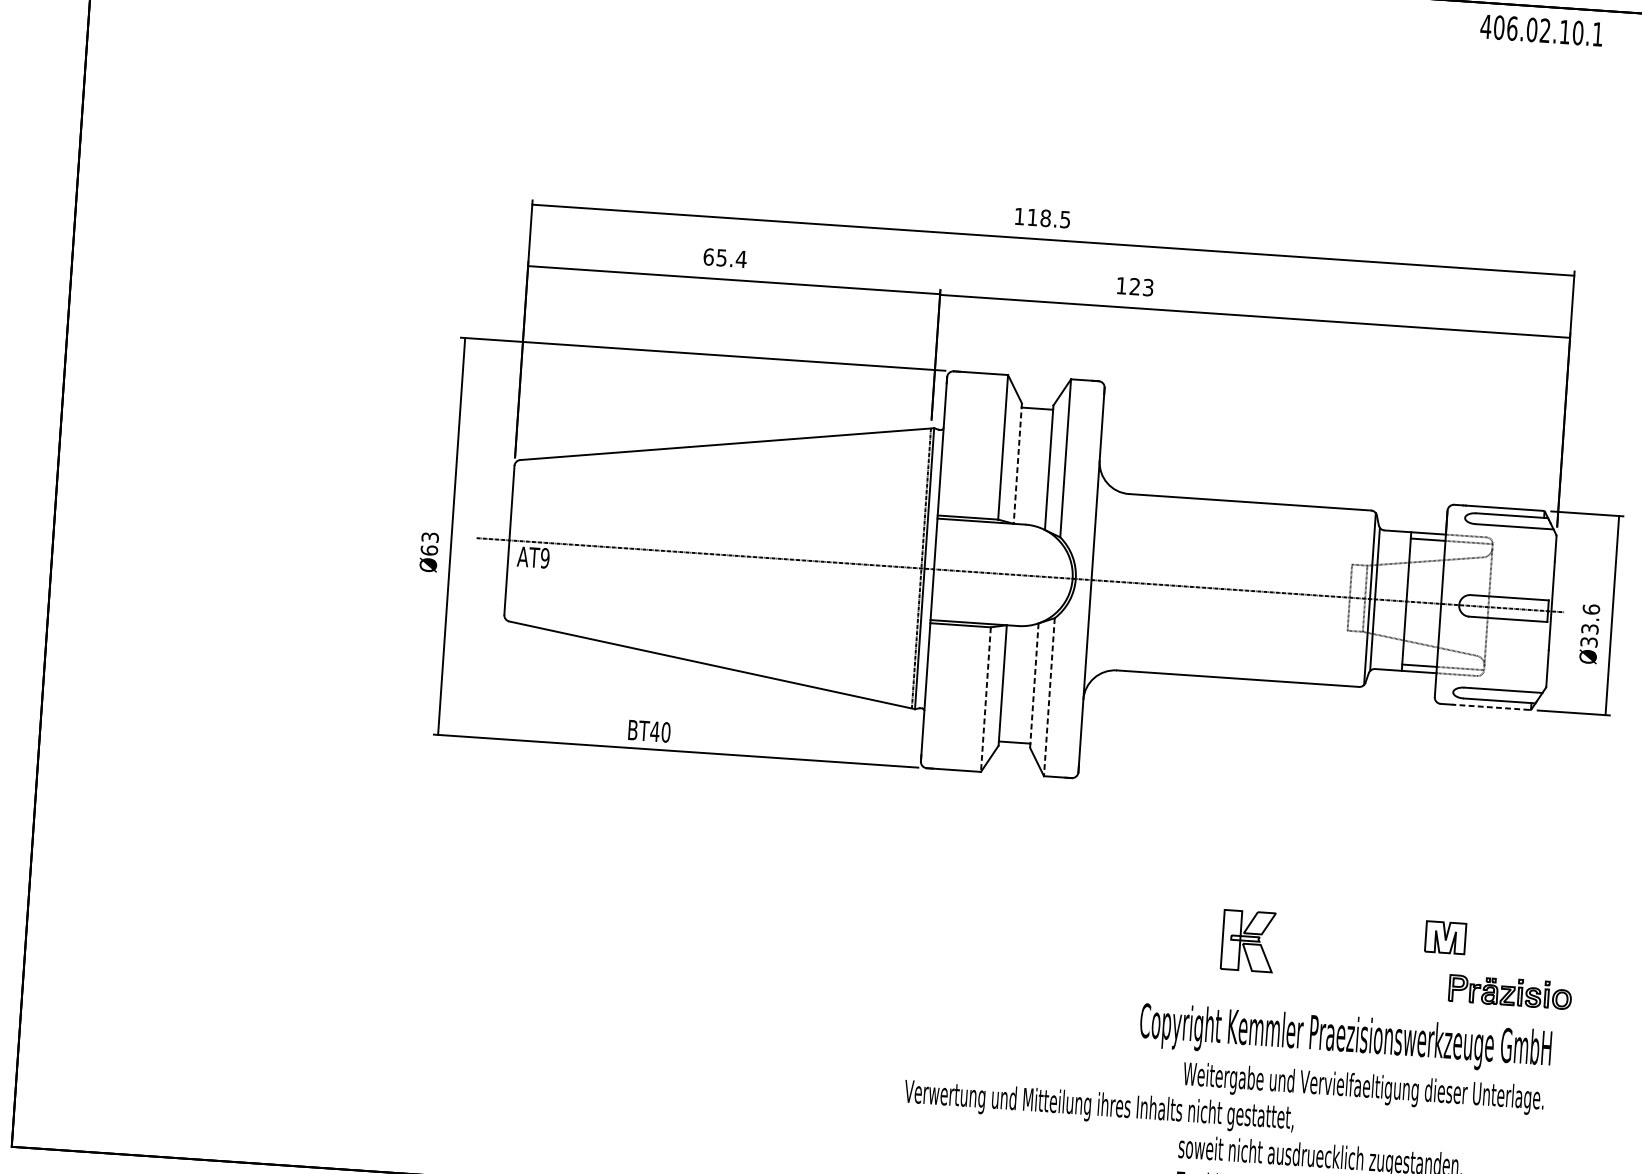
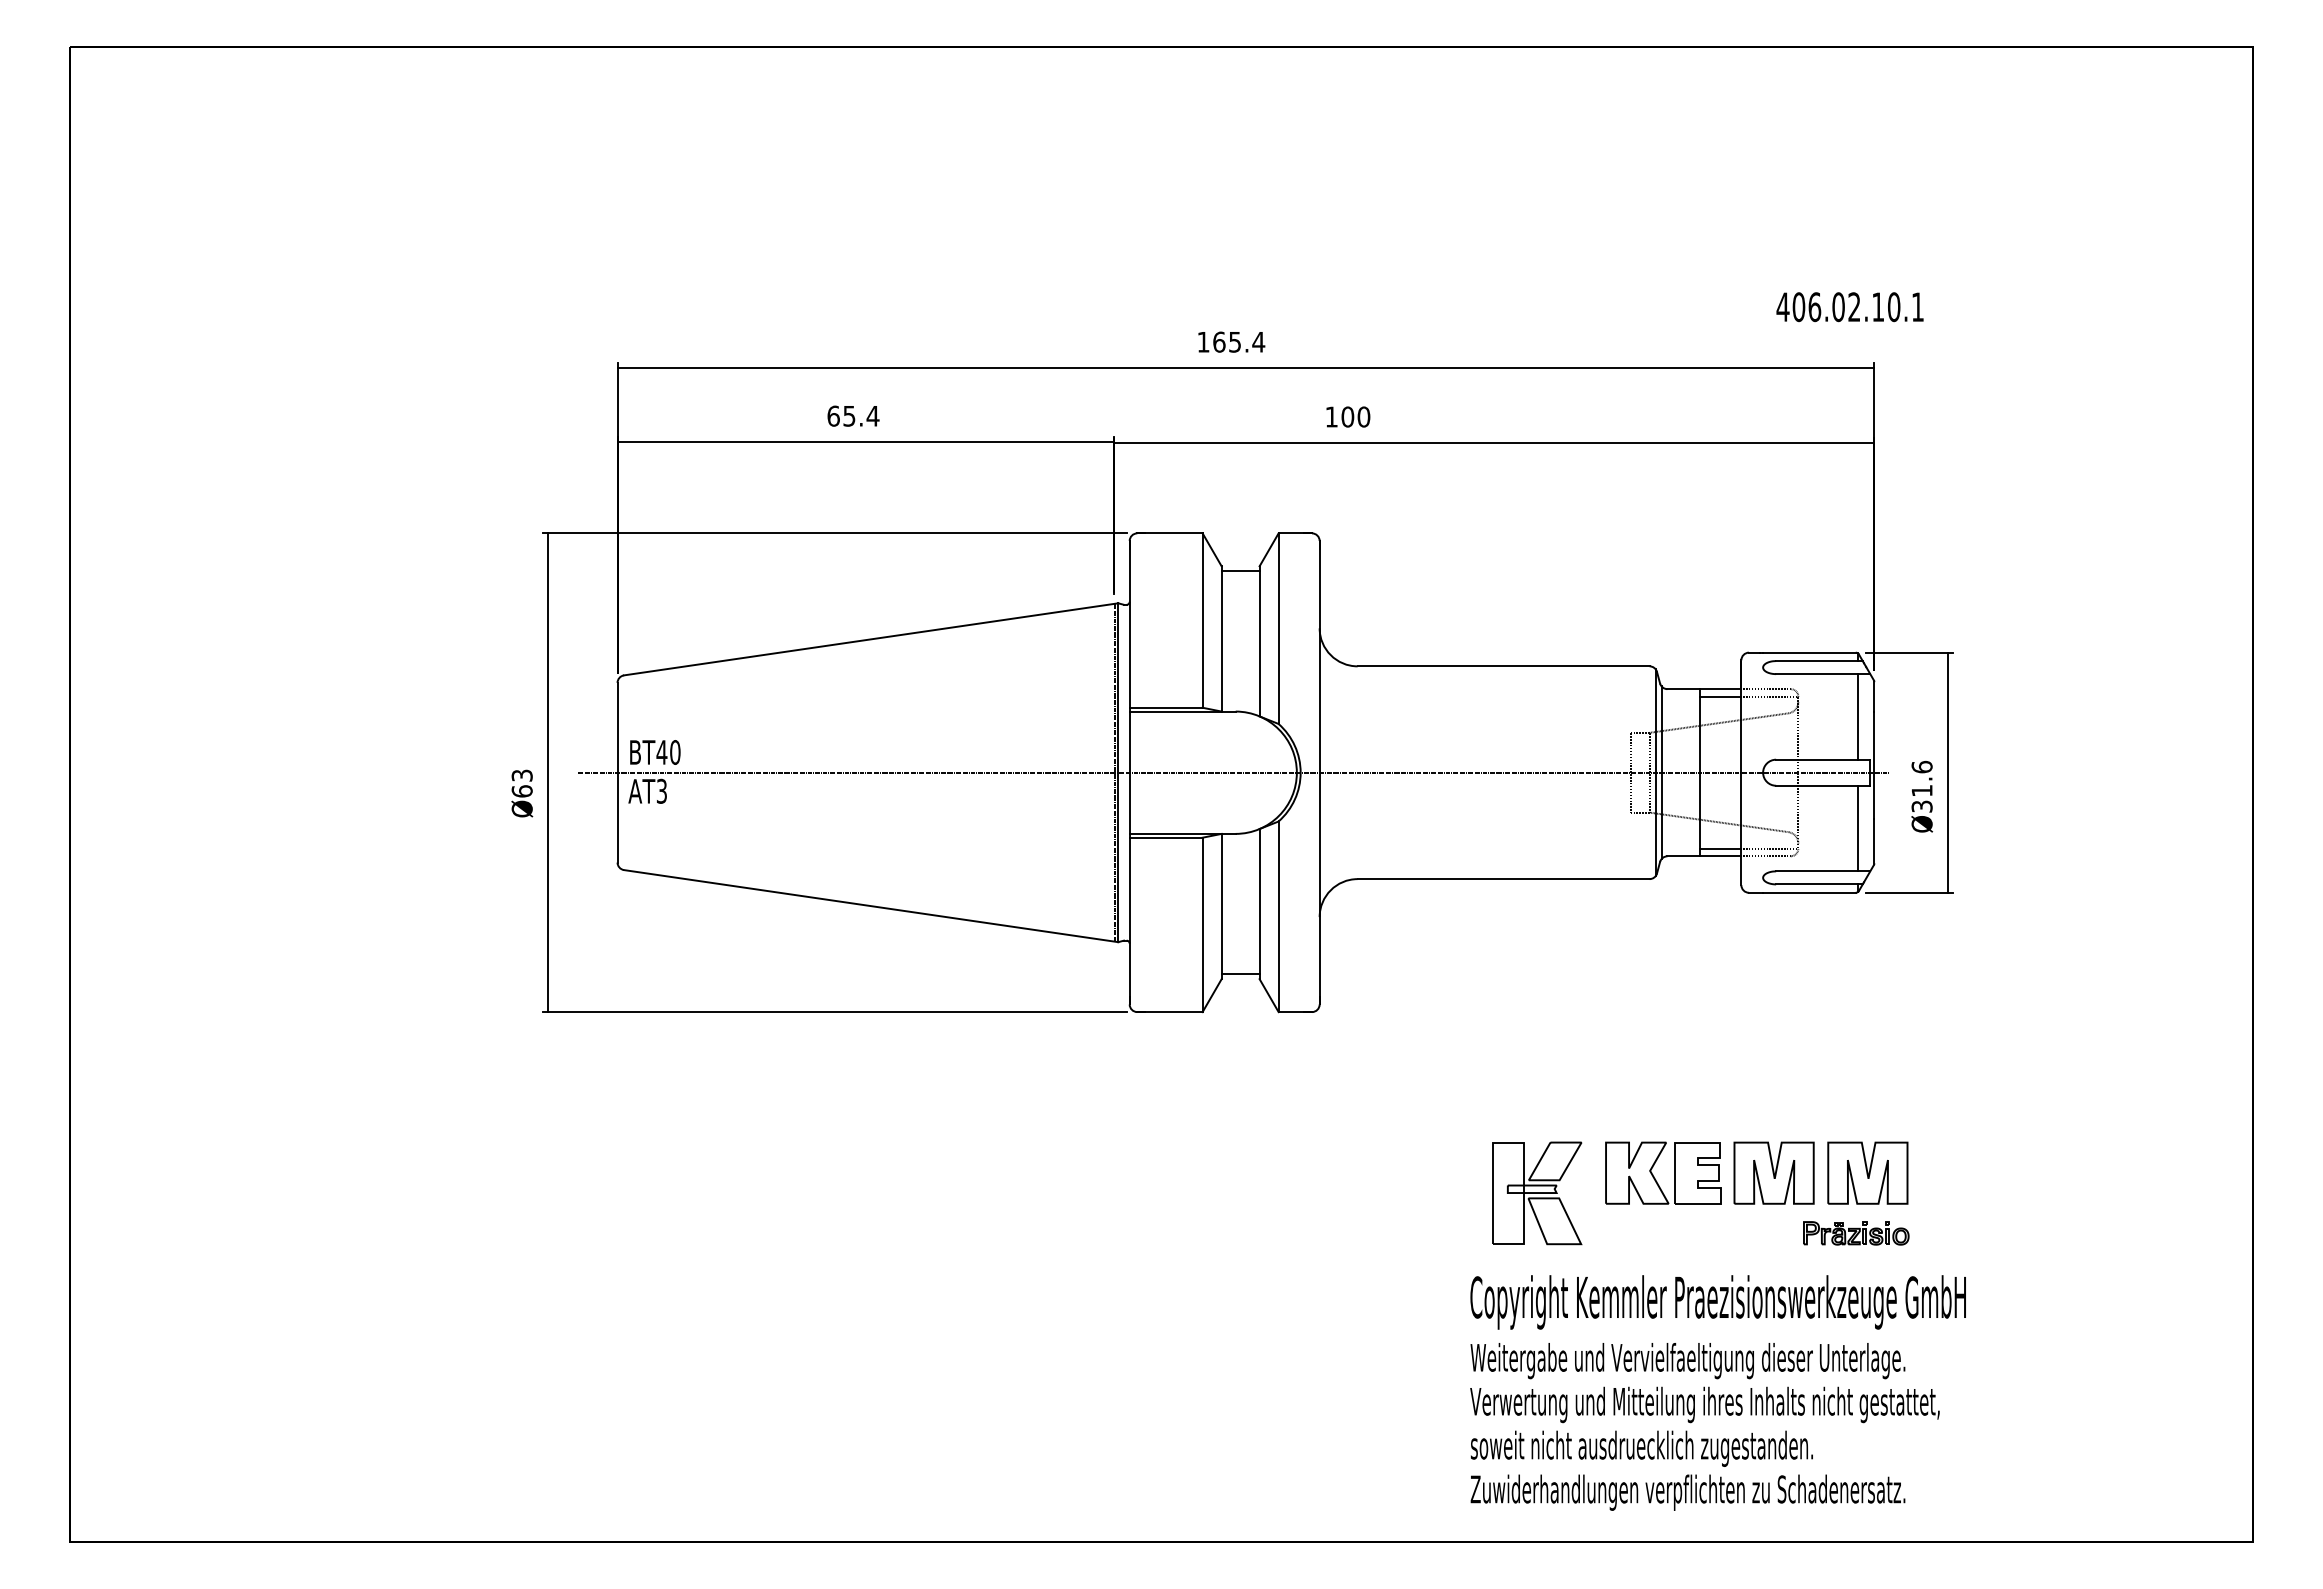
text: (1541, 30) -> (1849, 307), moved
text: (1049, 218) -> (1239, 341), 118.5 -> 165.4
text: (1141, 286) -> (1355, 416), 123 -> 100
line: (1017, 463) -> (1221, 638), dashed -> solid
text: (544, 558) -> (661, 791), AT9 -> AT3
line: (1540, 563) -> (1857, 716), added
text: (1589, 628) -> (1921, 790), Ø33.6 -> Ø31.6
line: (1534, 656) -> (1857, 828), added
line: (1034, 685) -> (1259, 904), dashed -> solid
line: (1049, 697) -> (1278, 917), dashed -> solid
line: (985, 700) -> (1202, 925), dashed -> solid
line: (1490, 707) -> (1808, 892), dashed -> solid
text: (649, 731) -> (655, 752), moved
part: (1346, 933) -> (1654, 1176), added
part: (1445, 937) -> (1773, 1172), size x1.67
part: (1248, 941) -> (1537, 1193), size x1.43
part: (1523, 942) -> (1867, 1172), added
part: (1510, 992) -> (1856, 1233), size x0.71
text: (1345, 1038) -> (1717, 1302), moved
text: (1098, 1106) -> (1704, 1404), moved

